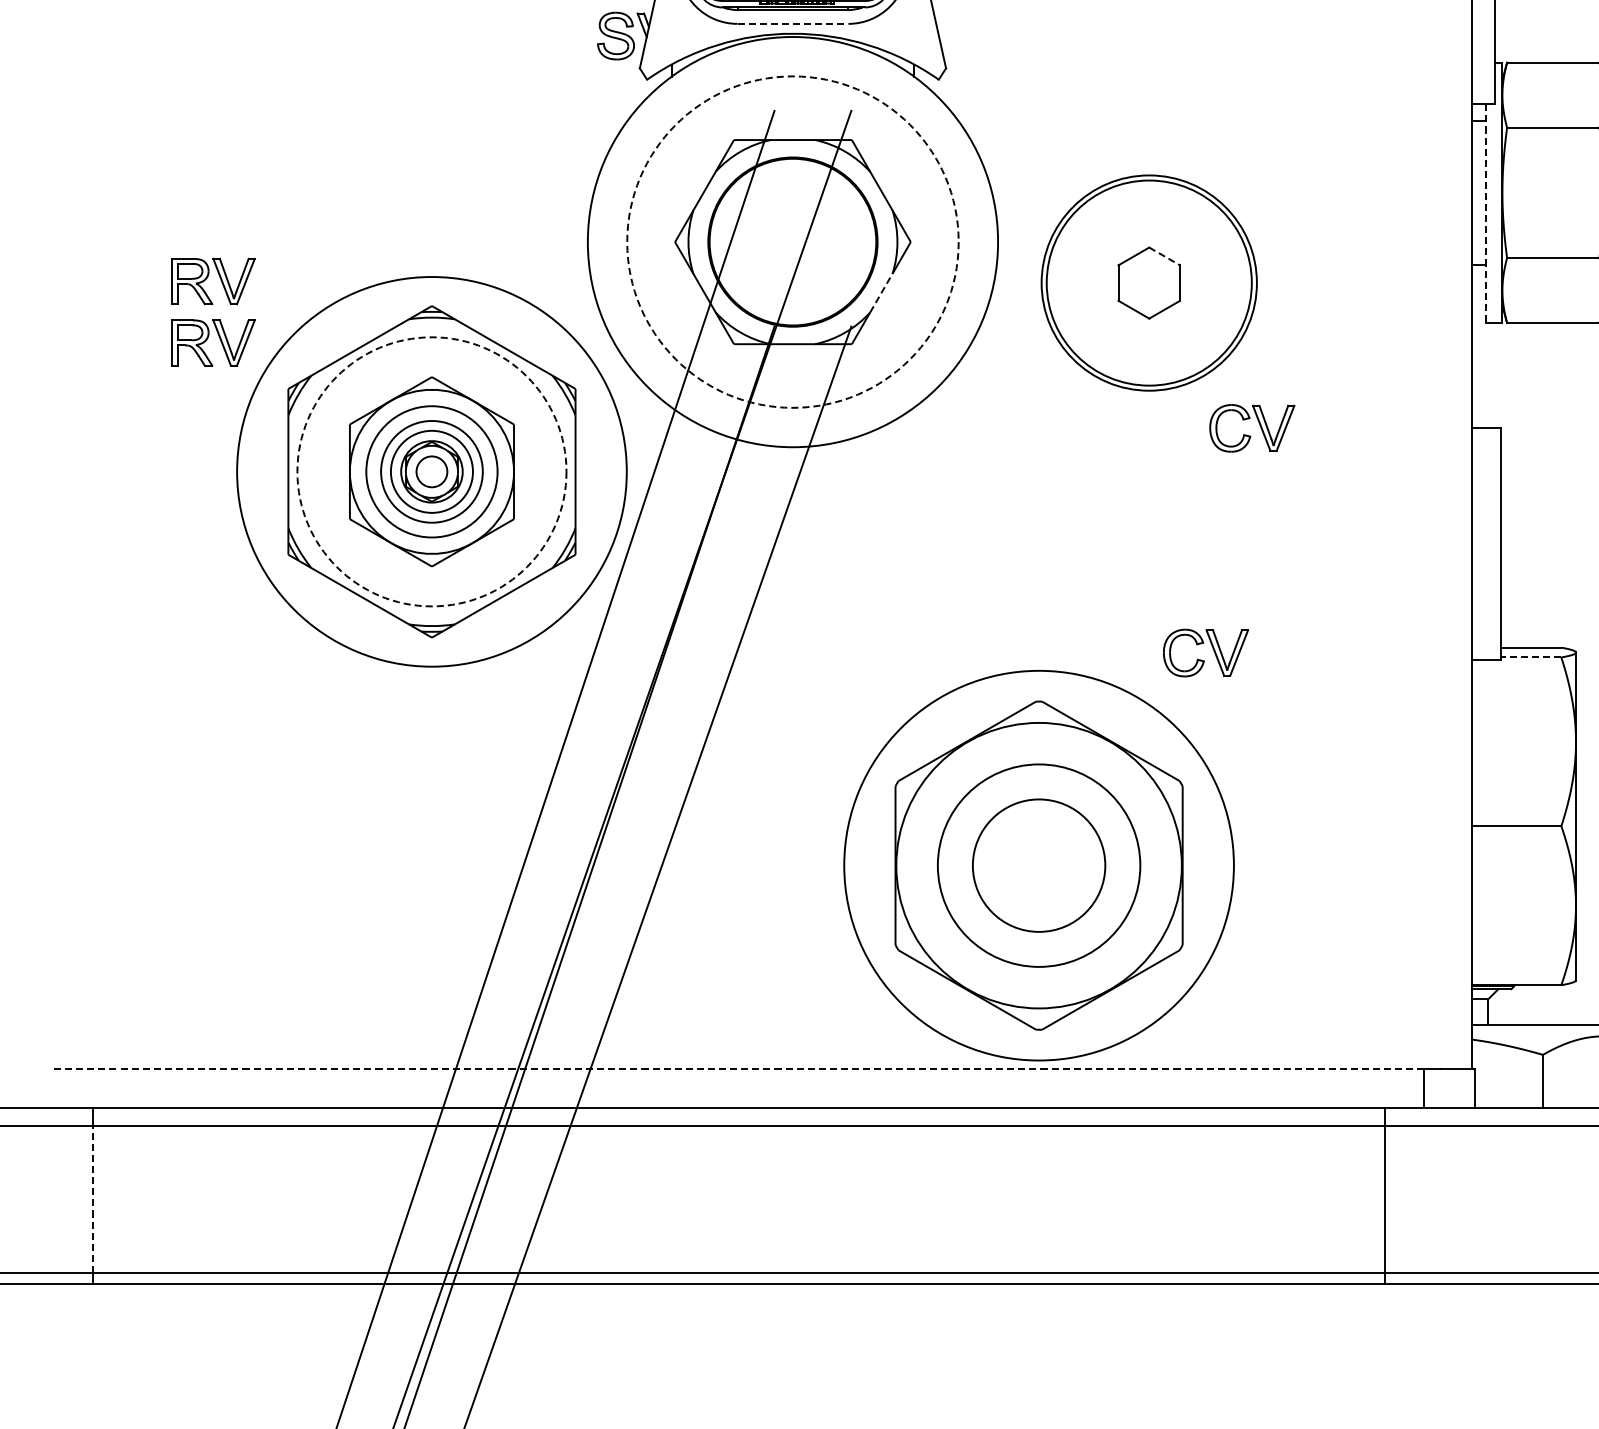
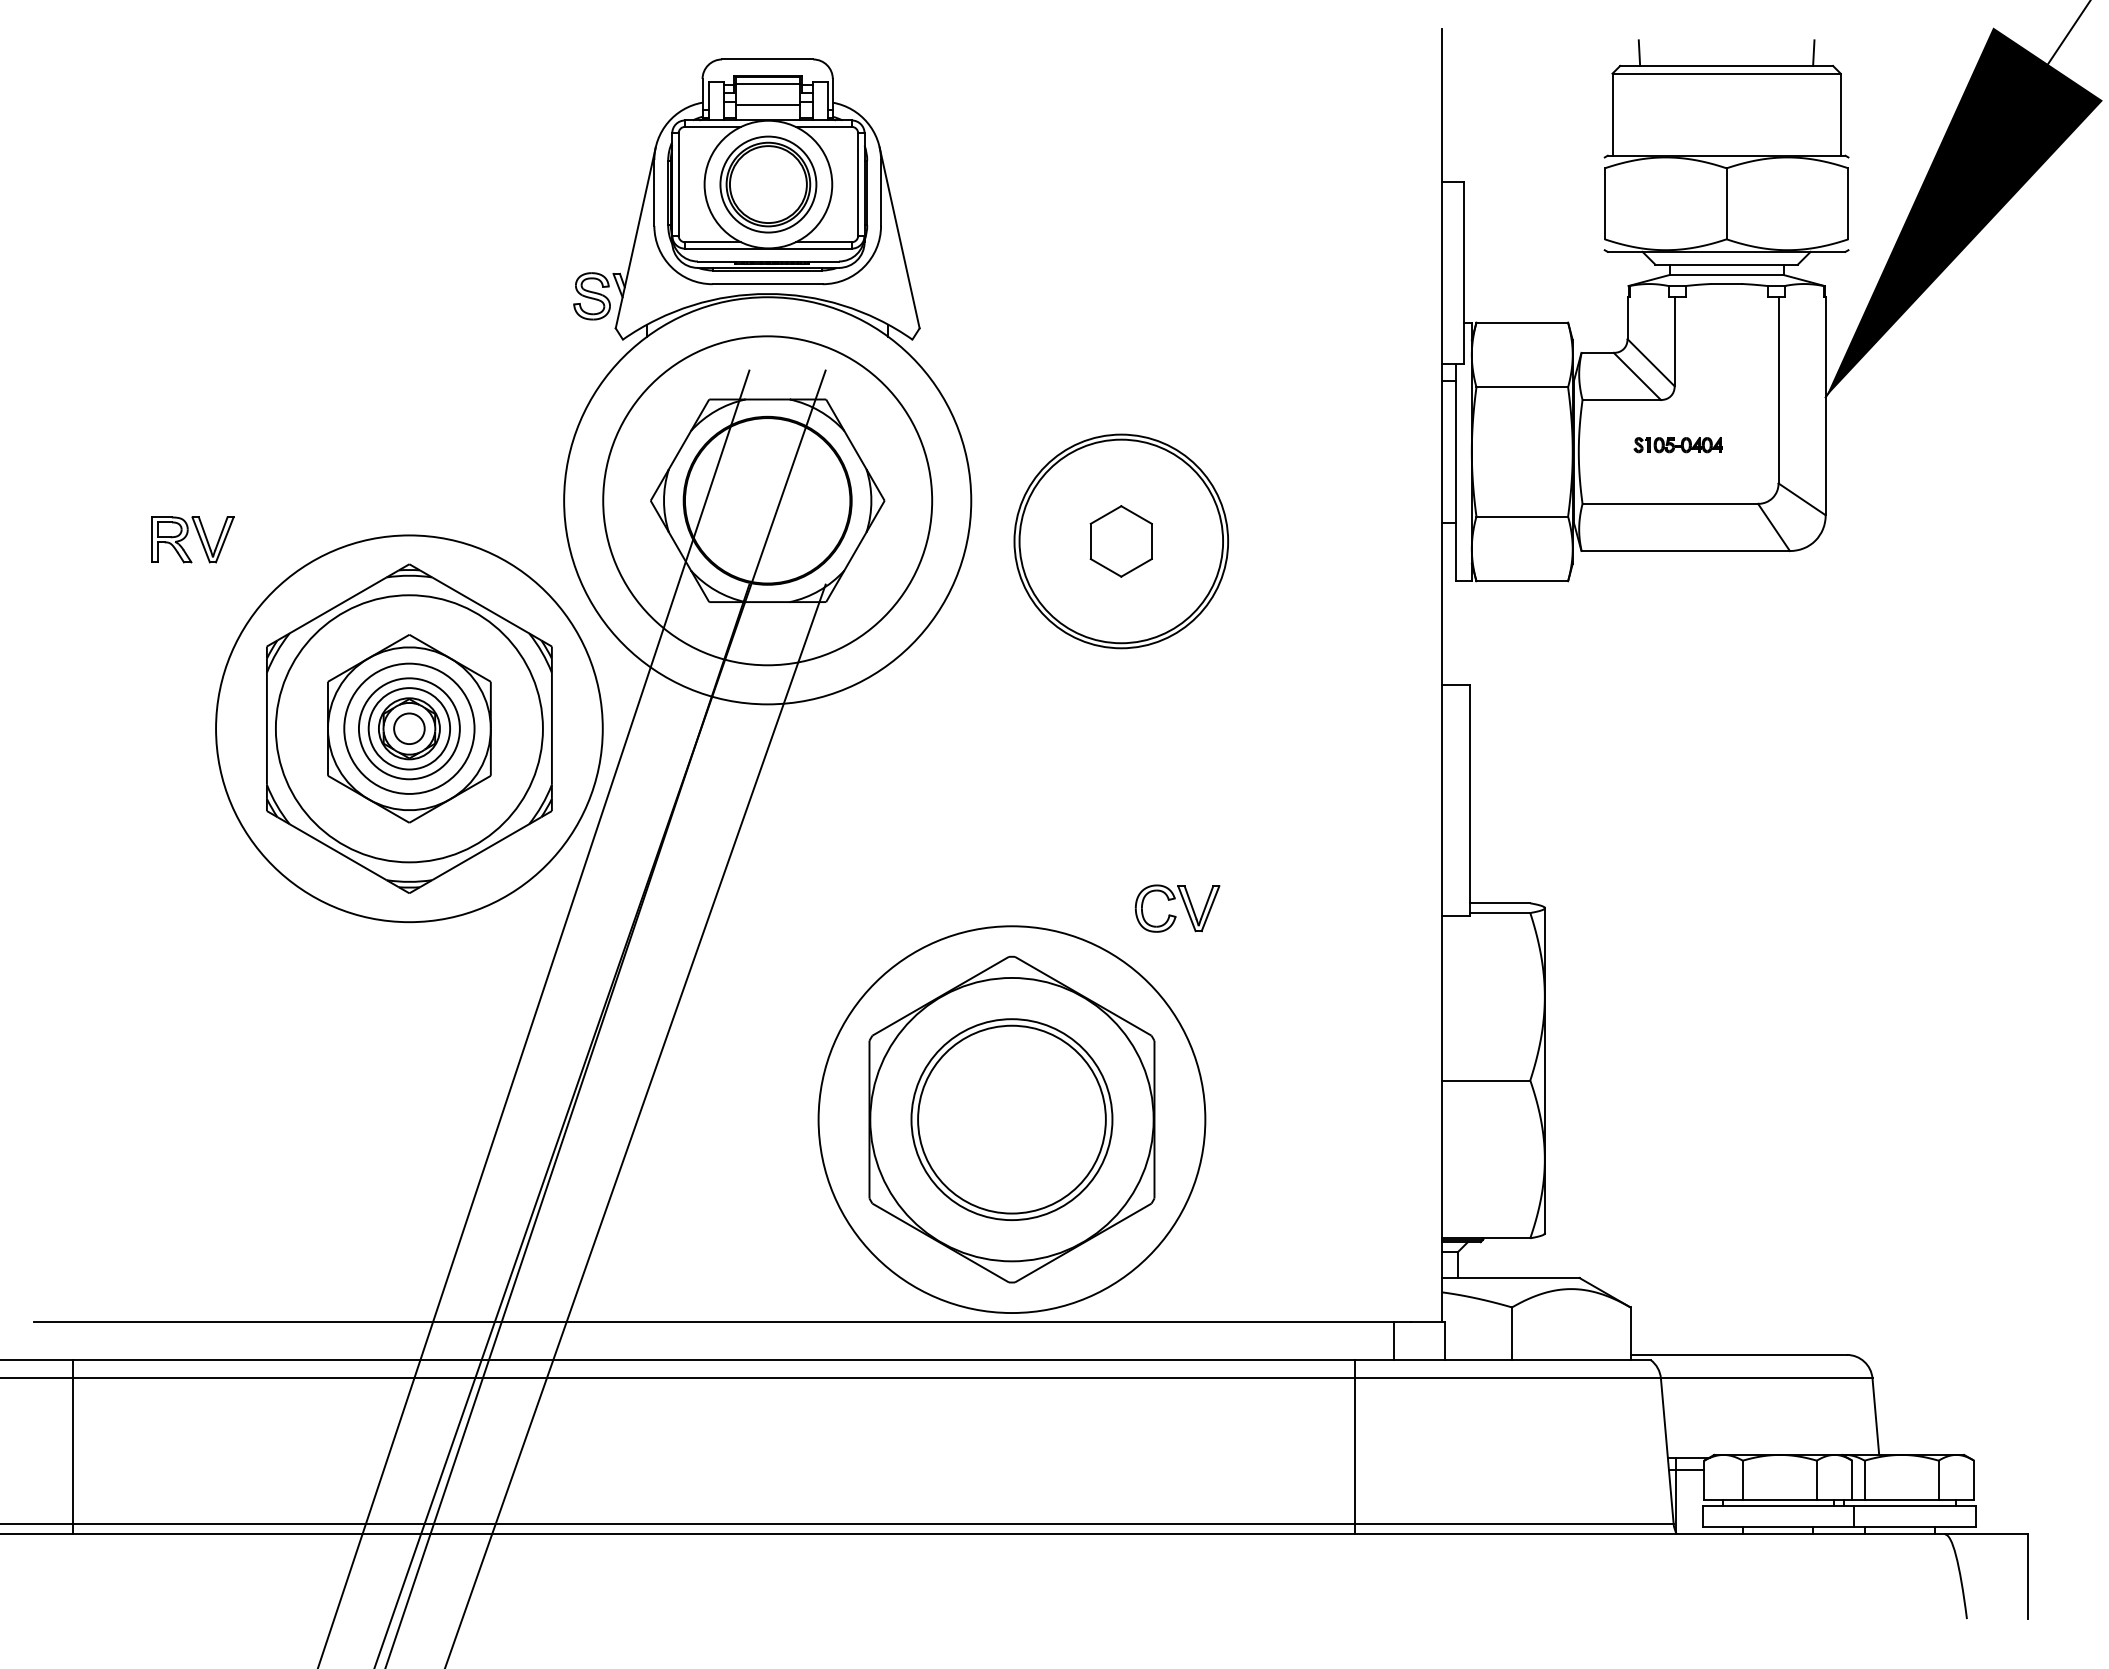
line: (793, 24) -> (768, 284), dashed -> solid
line: (1485, 214) -> (1455, 473), dashed -> solid
circle: (792, 241) -> (767, 500), dashed -> solid
line: (1164, 256) -> (1136, 515), dashed -> solid
line: (881, 293) -> (855, 551), dashed -> solid
part: (207, 340) -> (186, 598), removed
part: (1250, 435) -> (1221, 692), removed
circle: (431, 471) -> (408, 728), dashed -> solid
line: (1531, 657) -> (1500, 913), dashed -> solid
circle: (1038, 865) -> (1011, 1119), size x1.43
line: (738, 1069) -> (713, 1321), dashed -> solid
line: (92, 1200) -> (72, 1451), dashed -> solid

